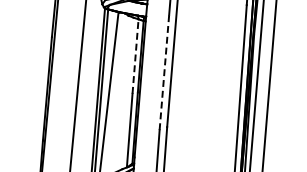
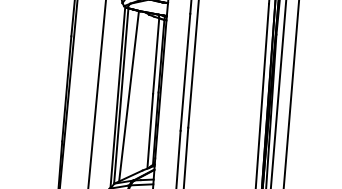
line: (135, 56) -> (156, 56), dashed -> solid
line: (164, 72) -> (185, 72), dashed -> solid

